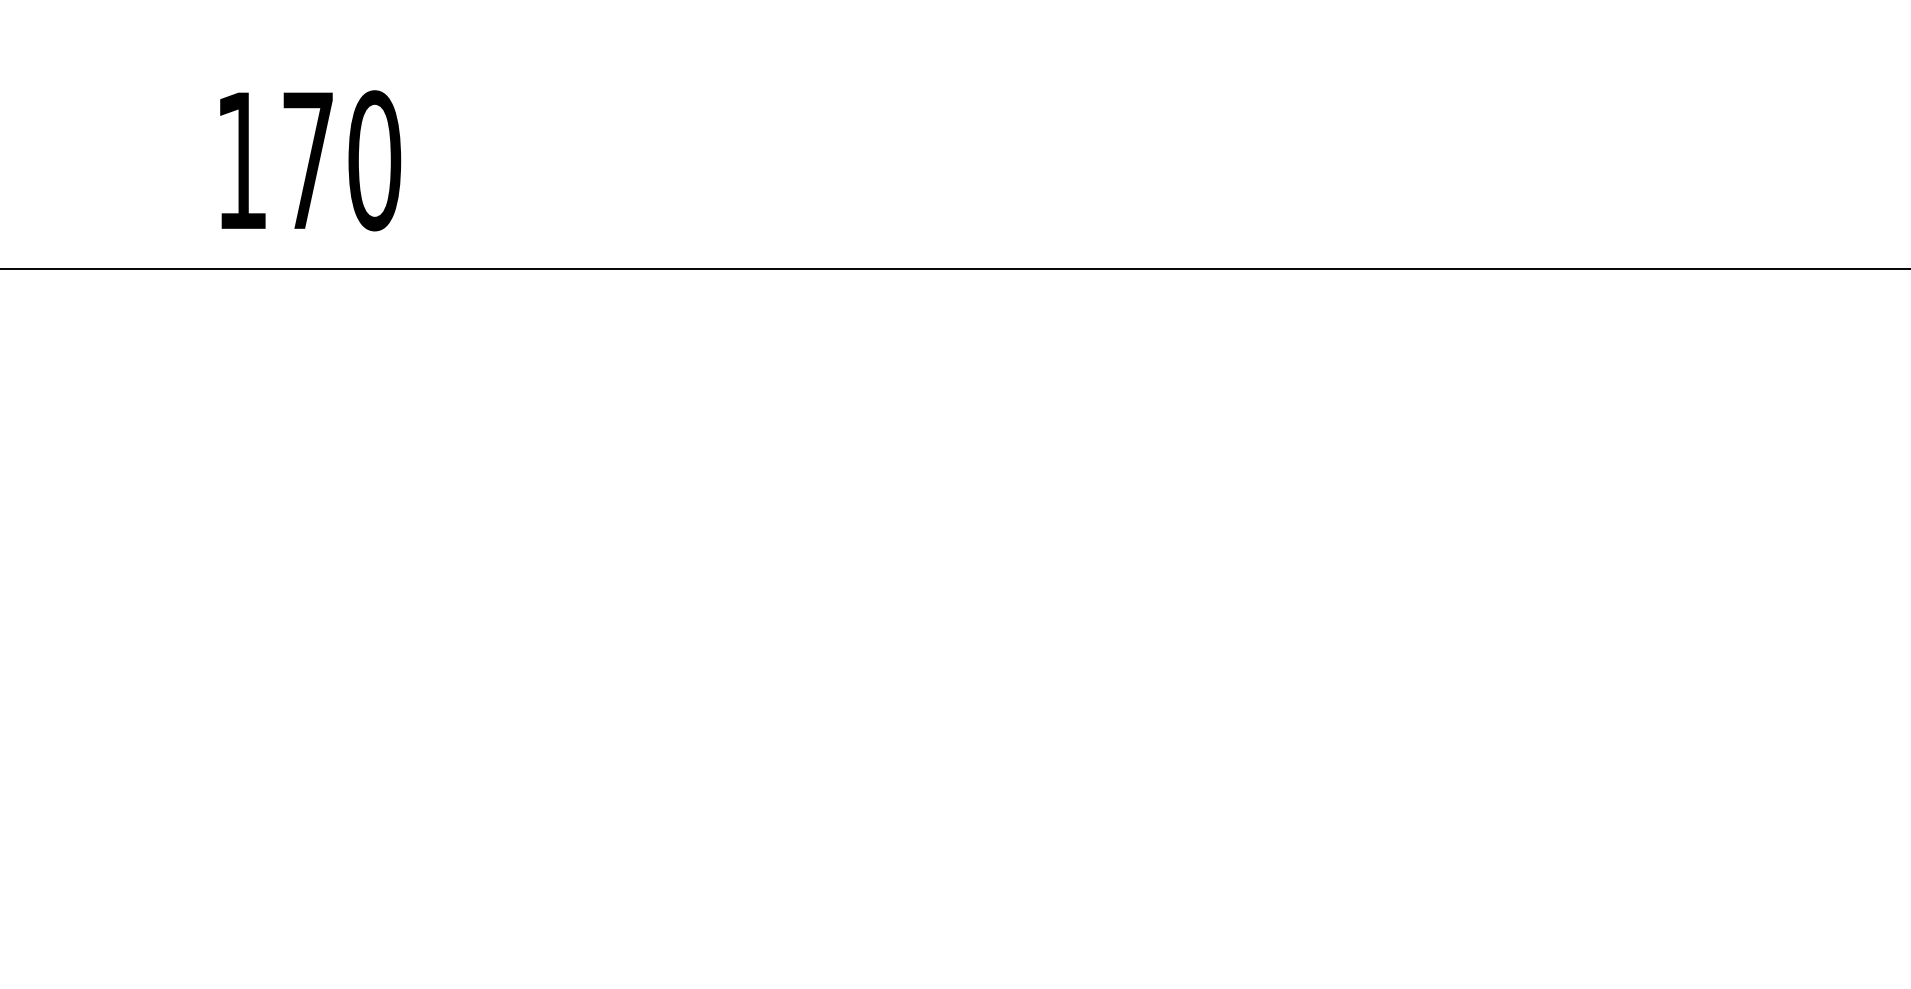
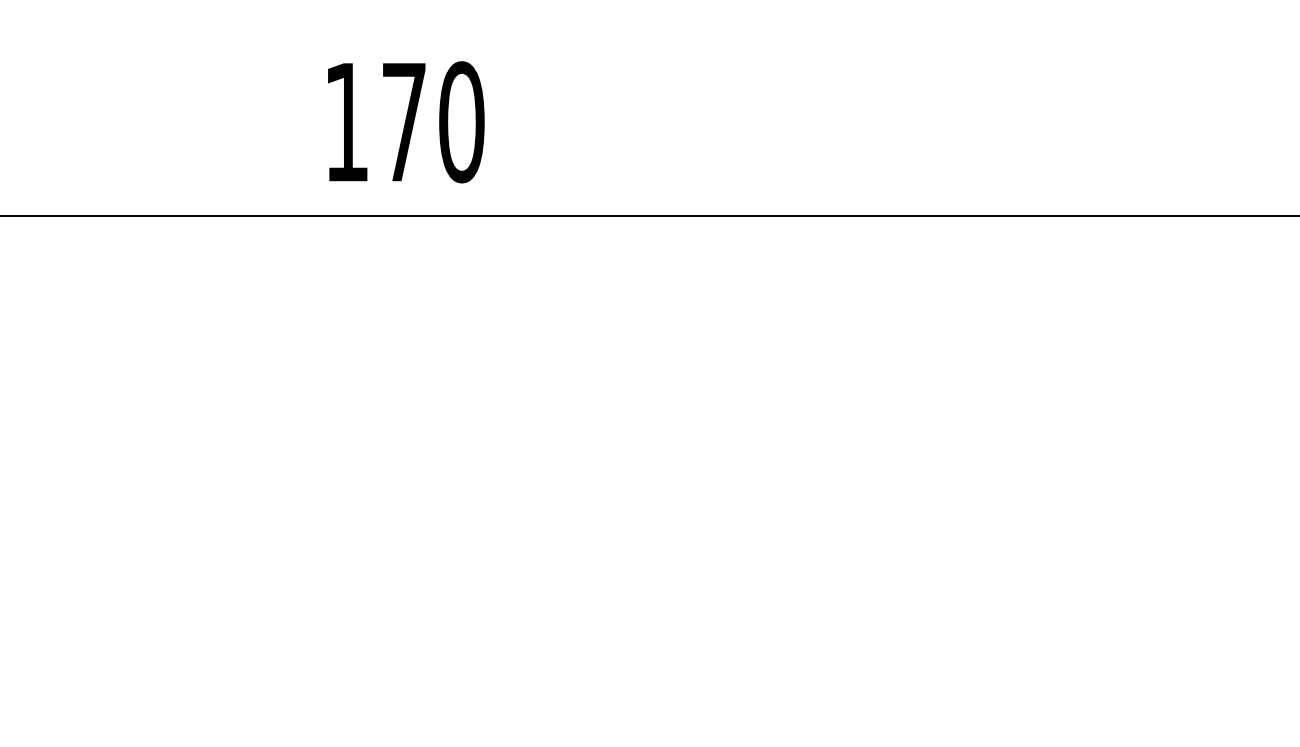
text: (310, 160) -> (406, 122), moved

